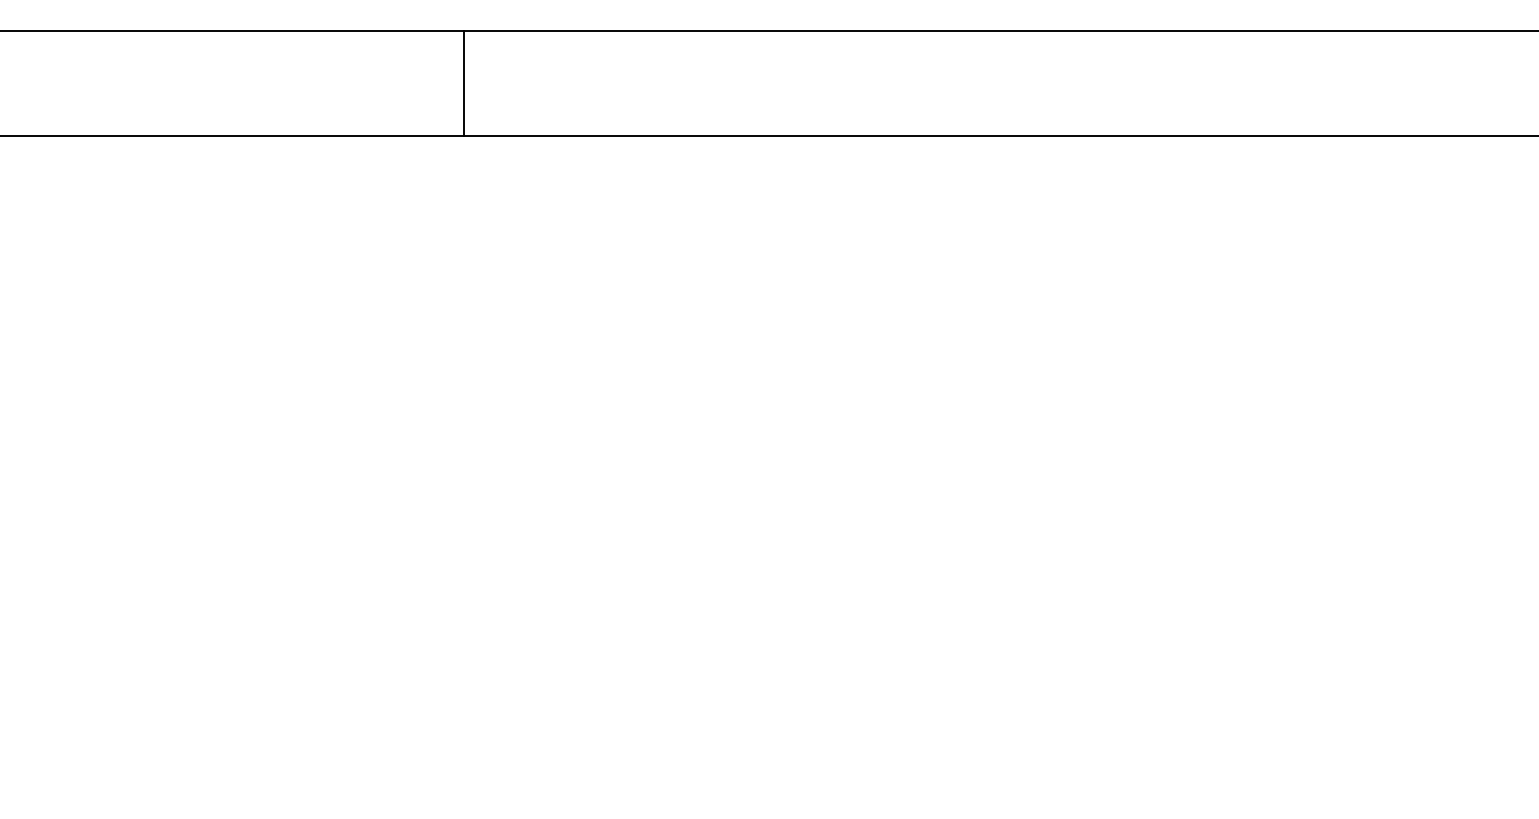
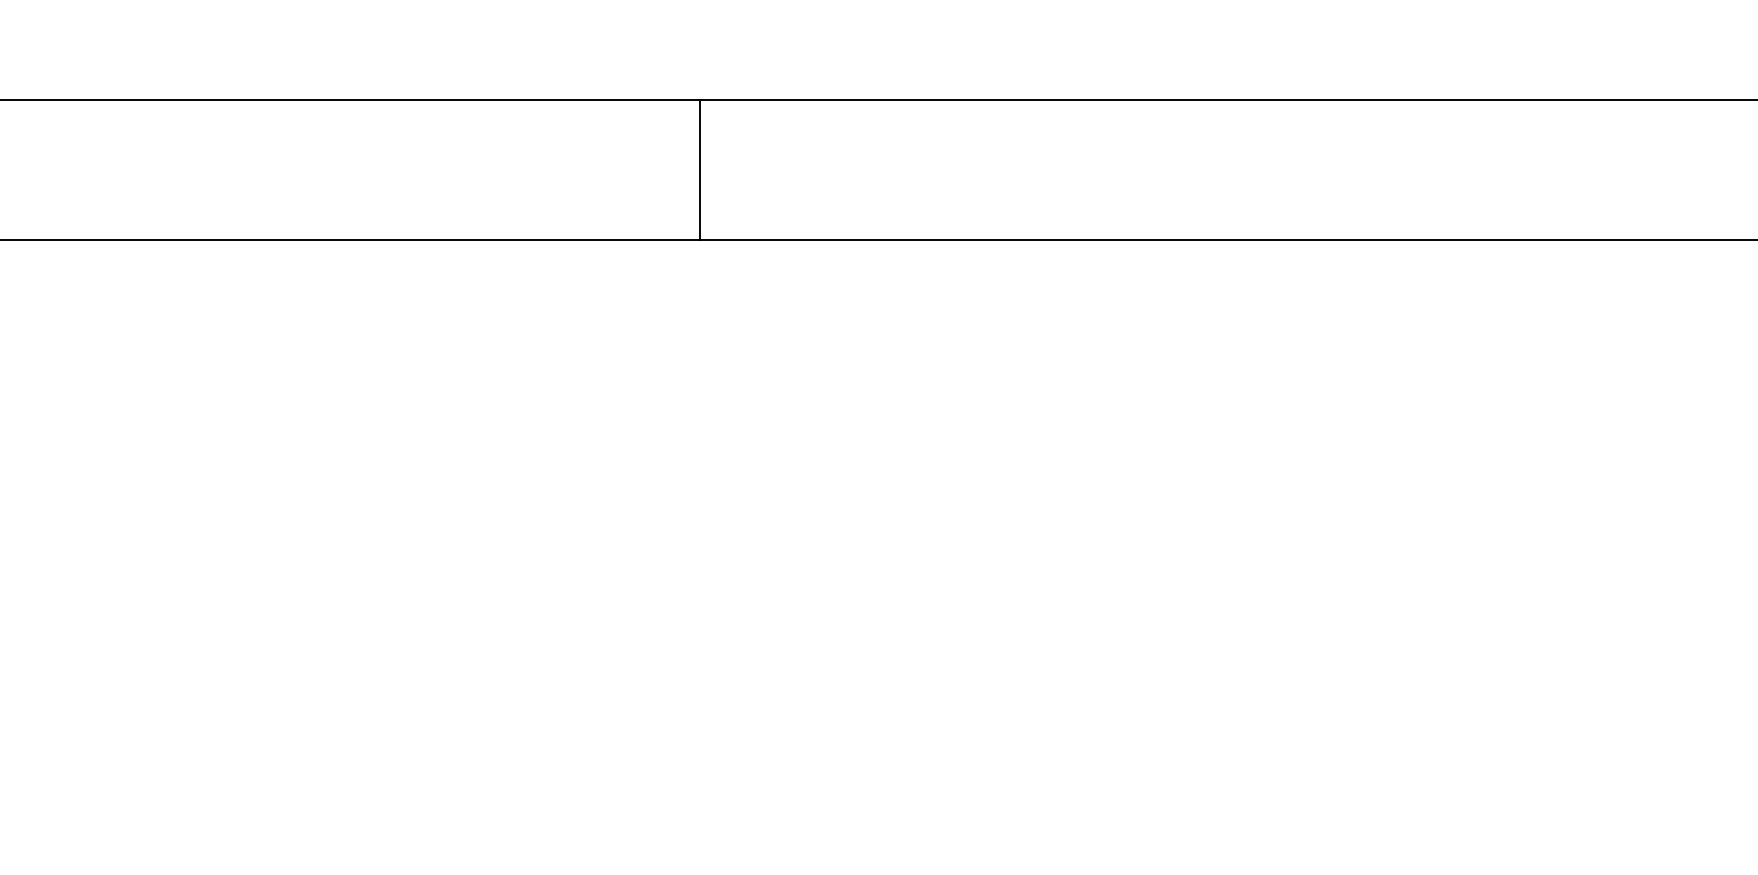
line: (463, 82) -> (699, 168), moved

